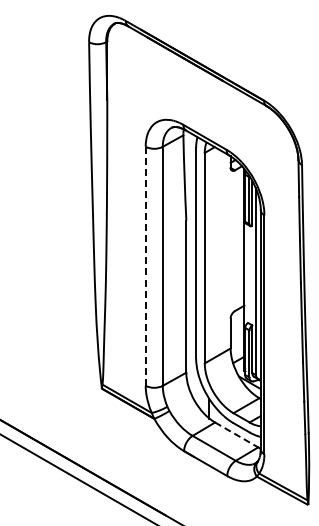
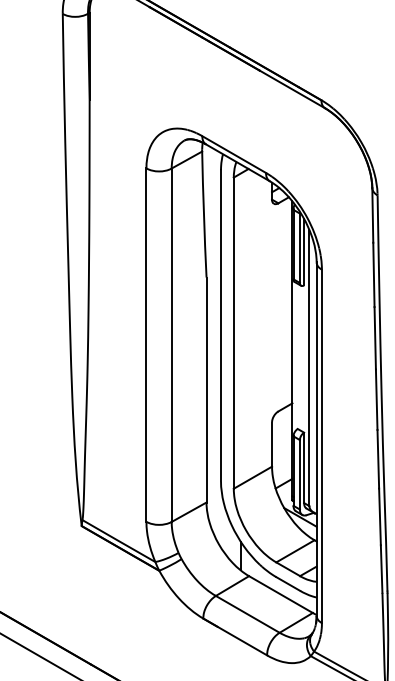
line: (145, 266) -> (146, 345), dashed -> solid
line: (236, 434) -> (280, 593), dashed -> solid

